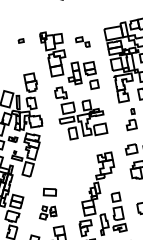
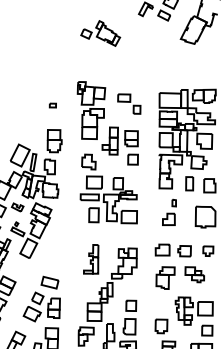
part: (20, 41) -> (52, 105), moved
part: (82, 41) -> (129, 103), size x1.43
part: (78, 167) -> (91, 259), added
part: (47, 211) -> (41, 306), size x1.67

